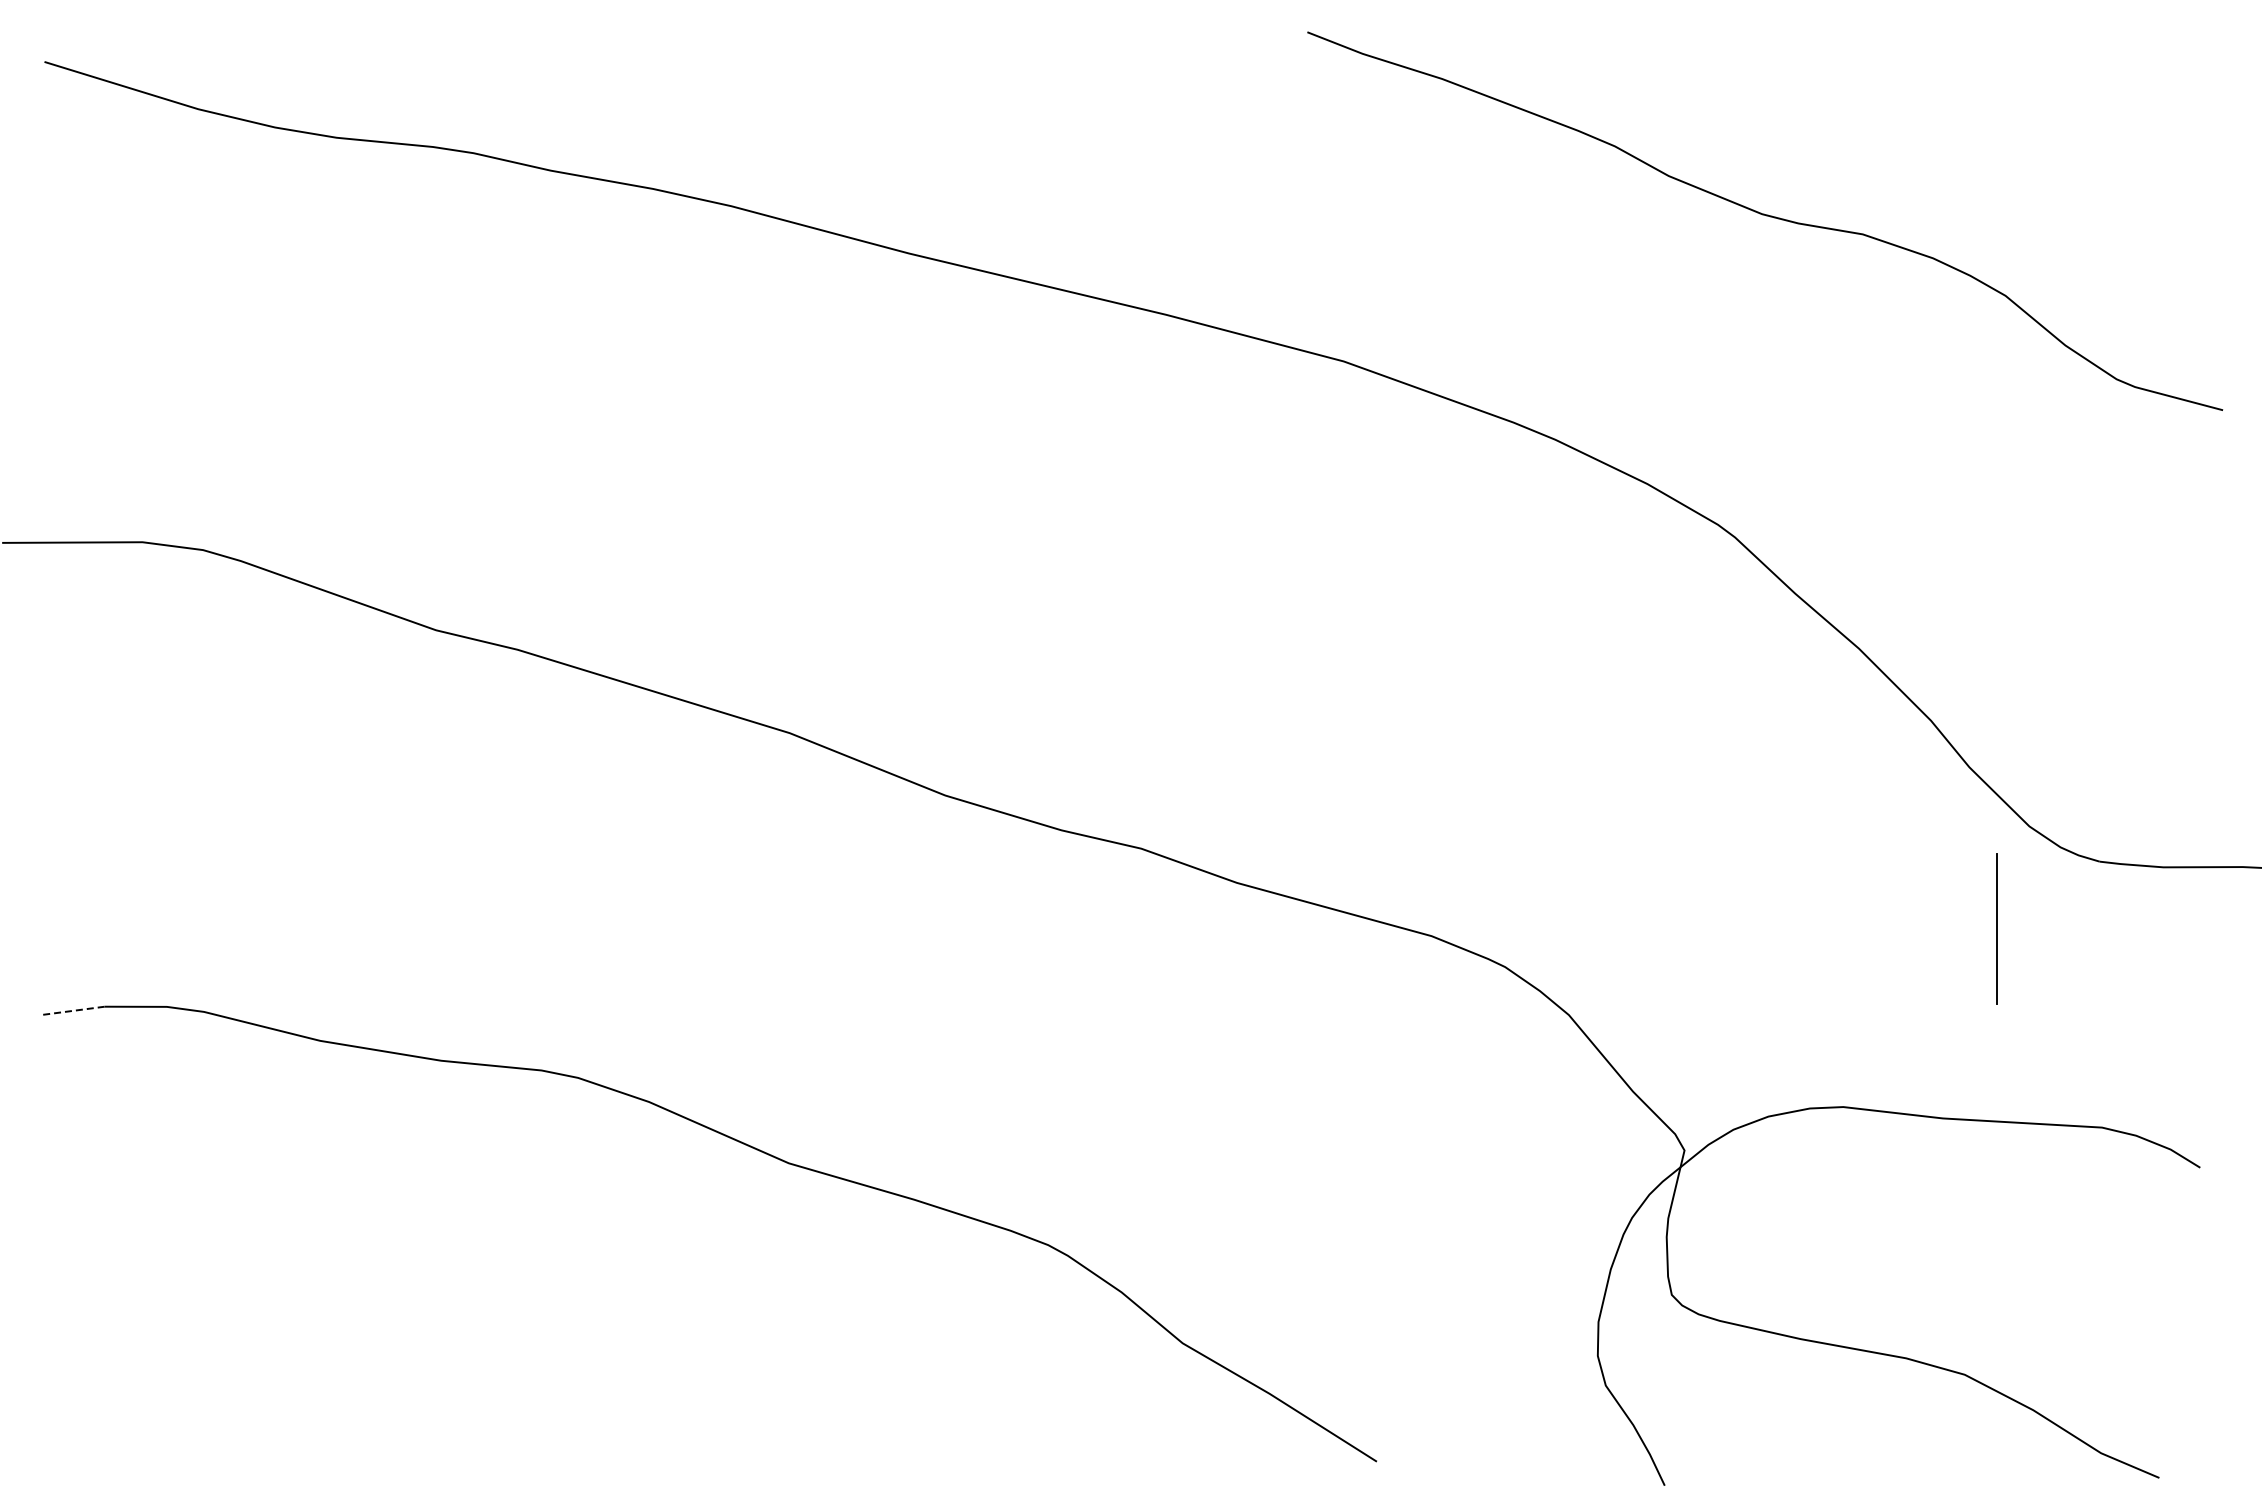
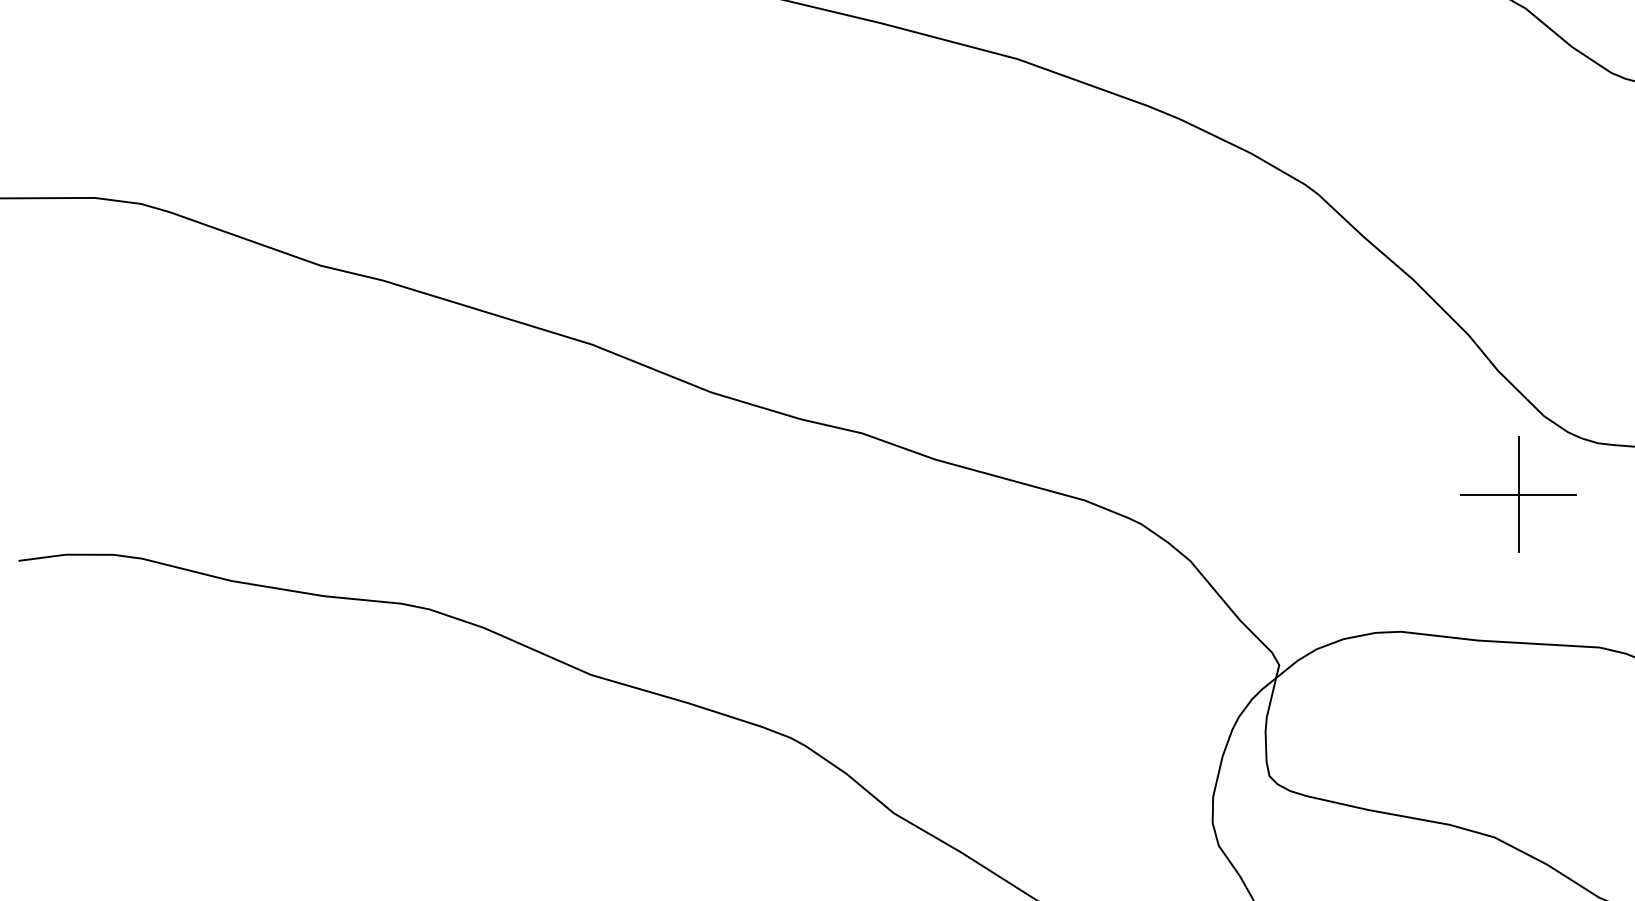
line: (1996, 928) -> (1518, 494), added
line: (74, 1010) -> (42, 557), dashed -> solid

